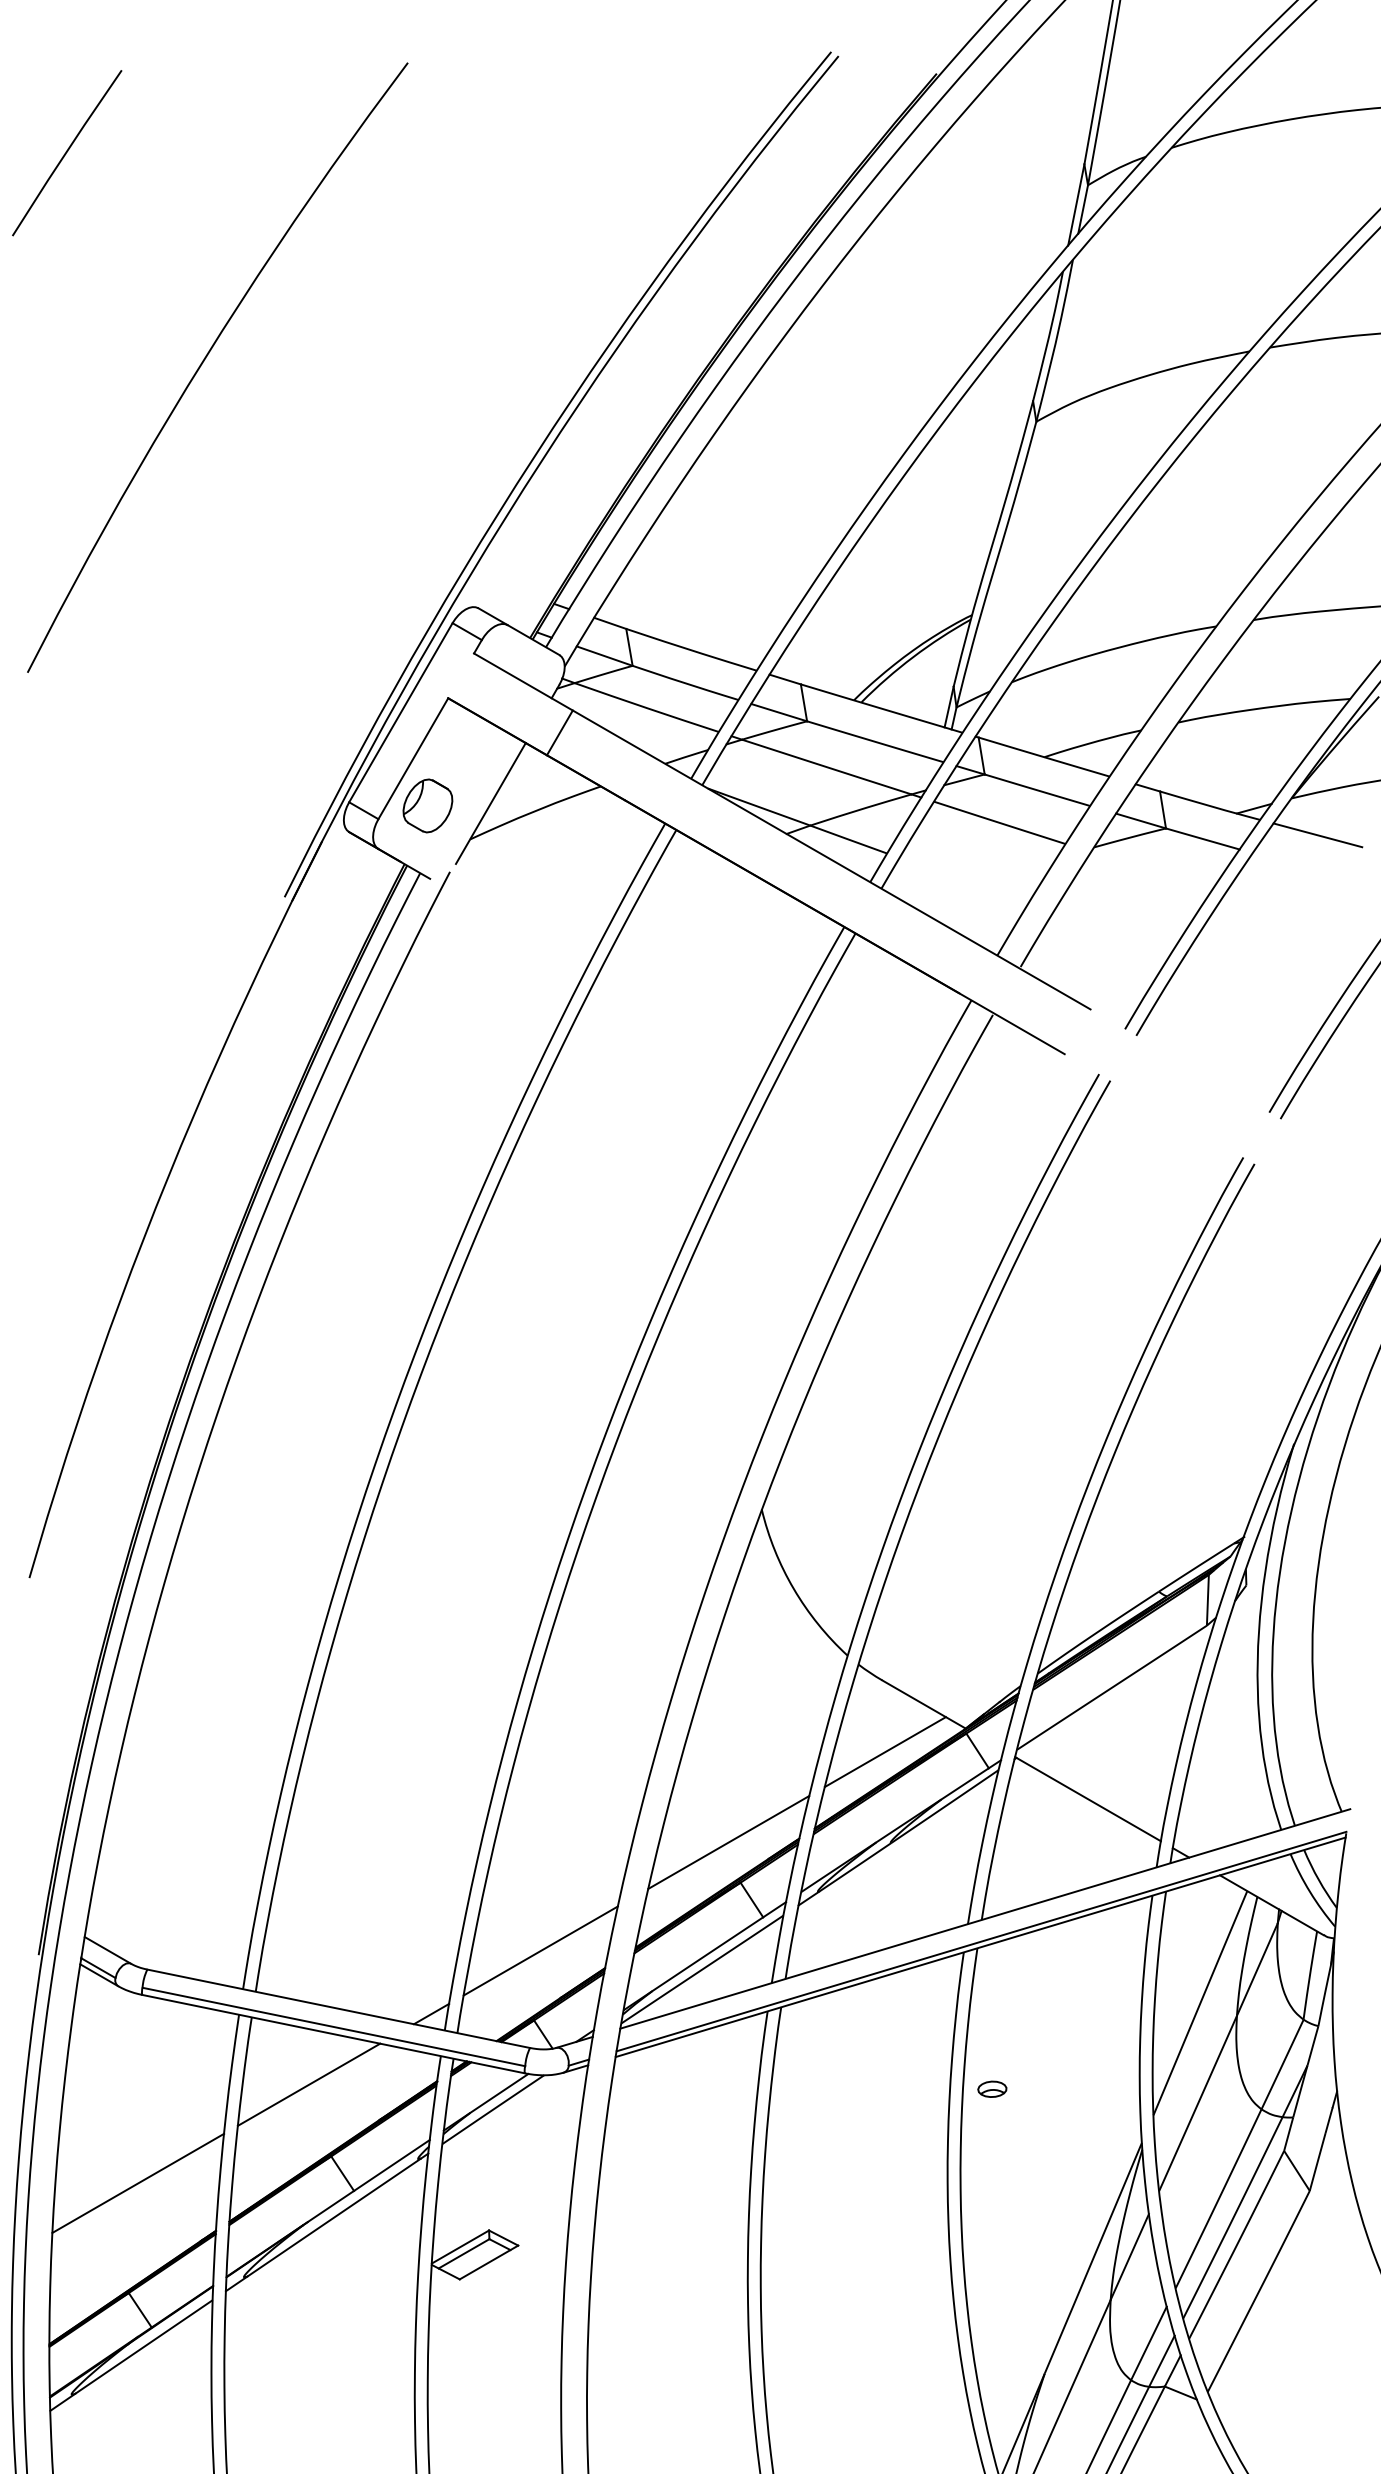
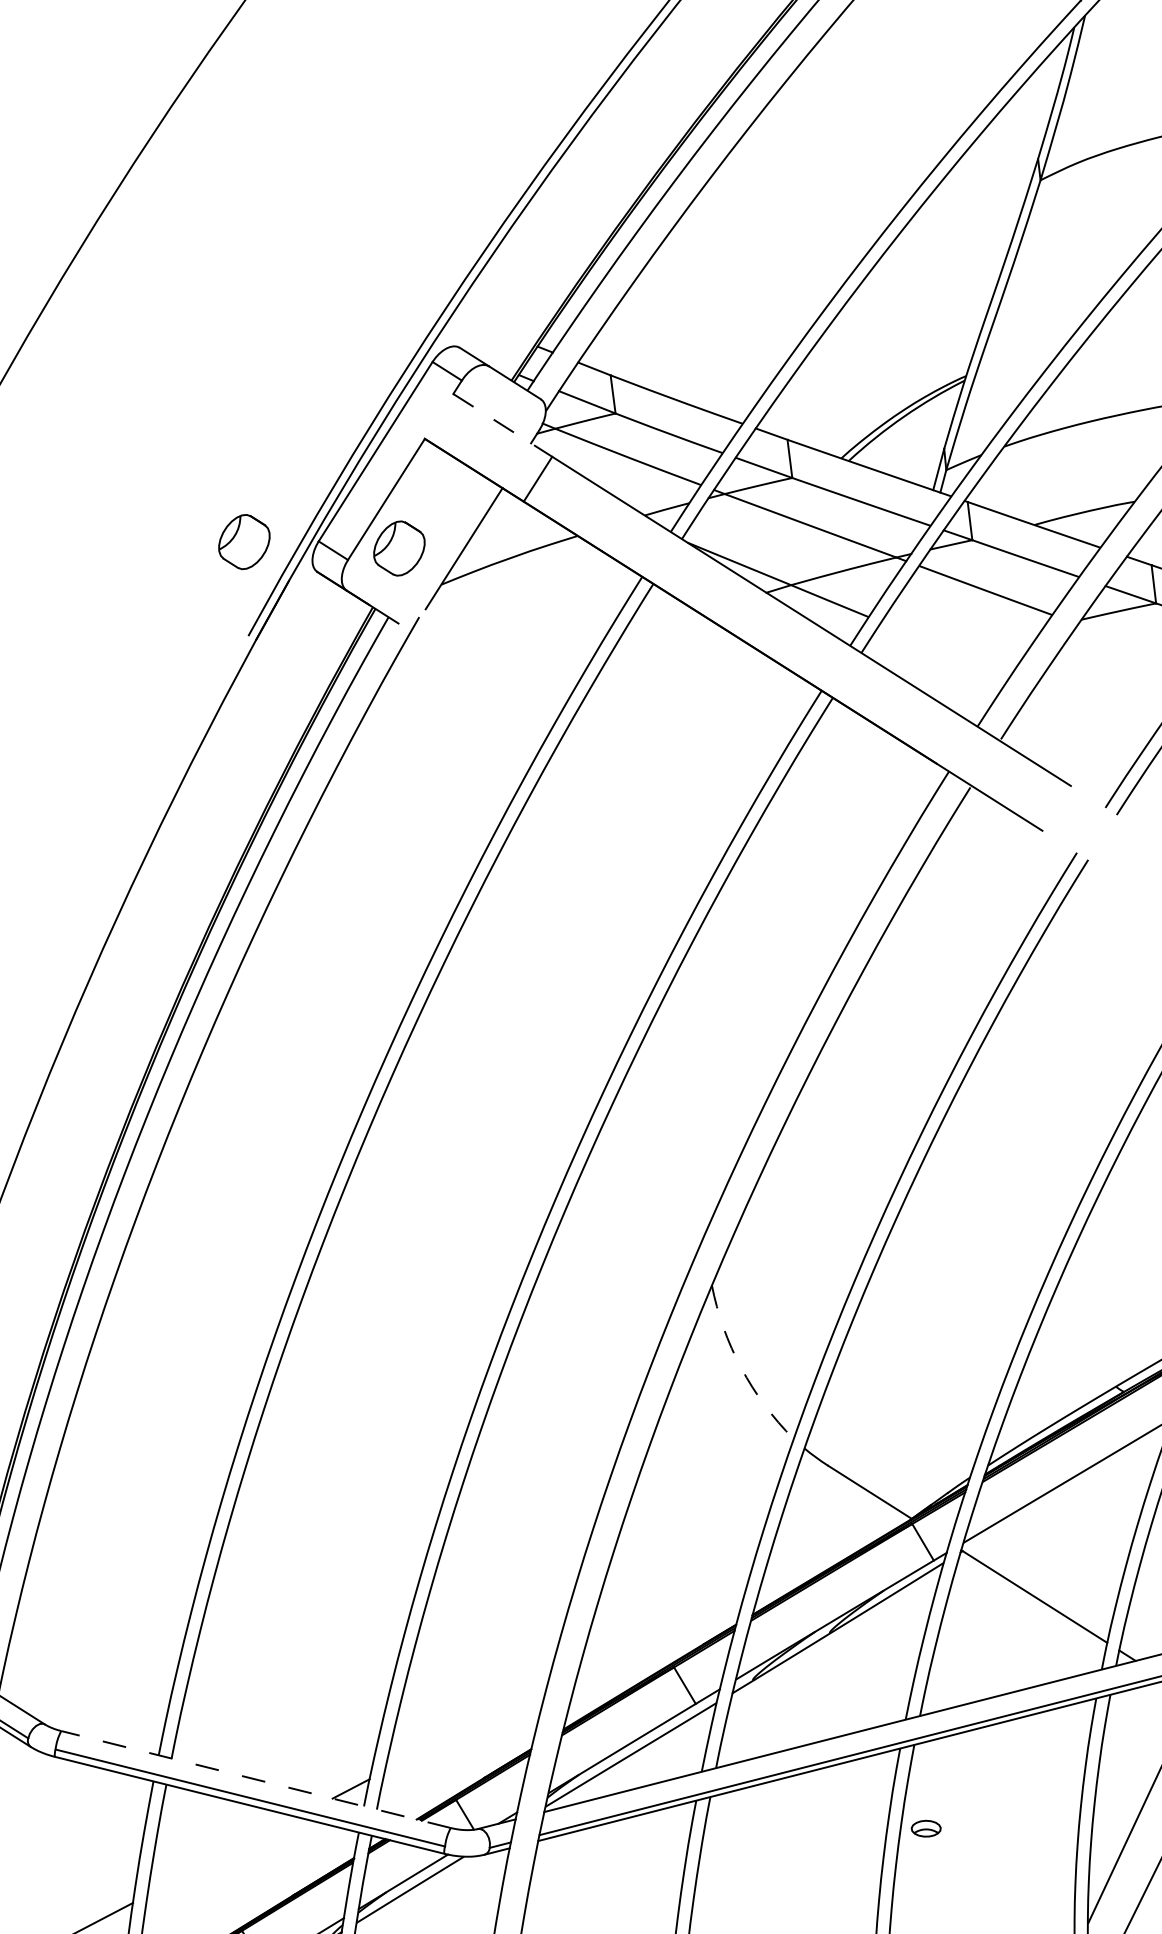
line: (523, 682) -> (502, 425), solid -> dashed
part: (276, 805) -> (243, 541), added
arc: (793, 1588) -> (741, 1367), solid -> dashed
line: (884, 1752) -> (827, 1539), removed
line: (728, 1842) -> (663, 1625), removed
line: (540, 1950) -> (465, 1728), removed
line: (338, 2008) -> (255, 1779), solid -> dashed
line: (308, 2084) -> (221, 1855), removed
part: (992, 2088) -> (926, 1827), moved

